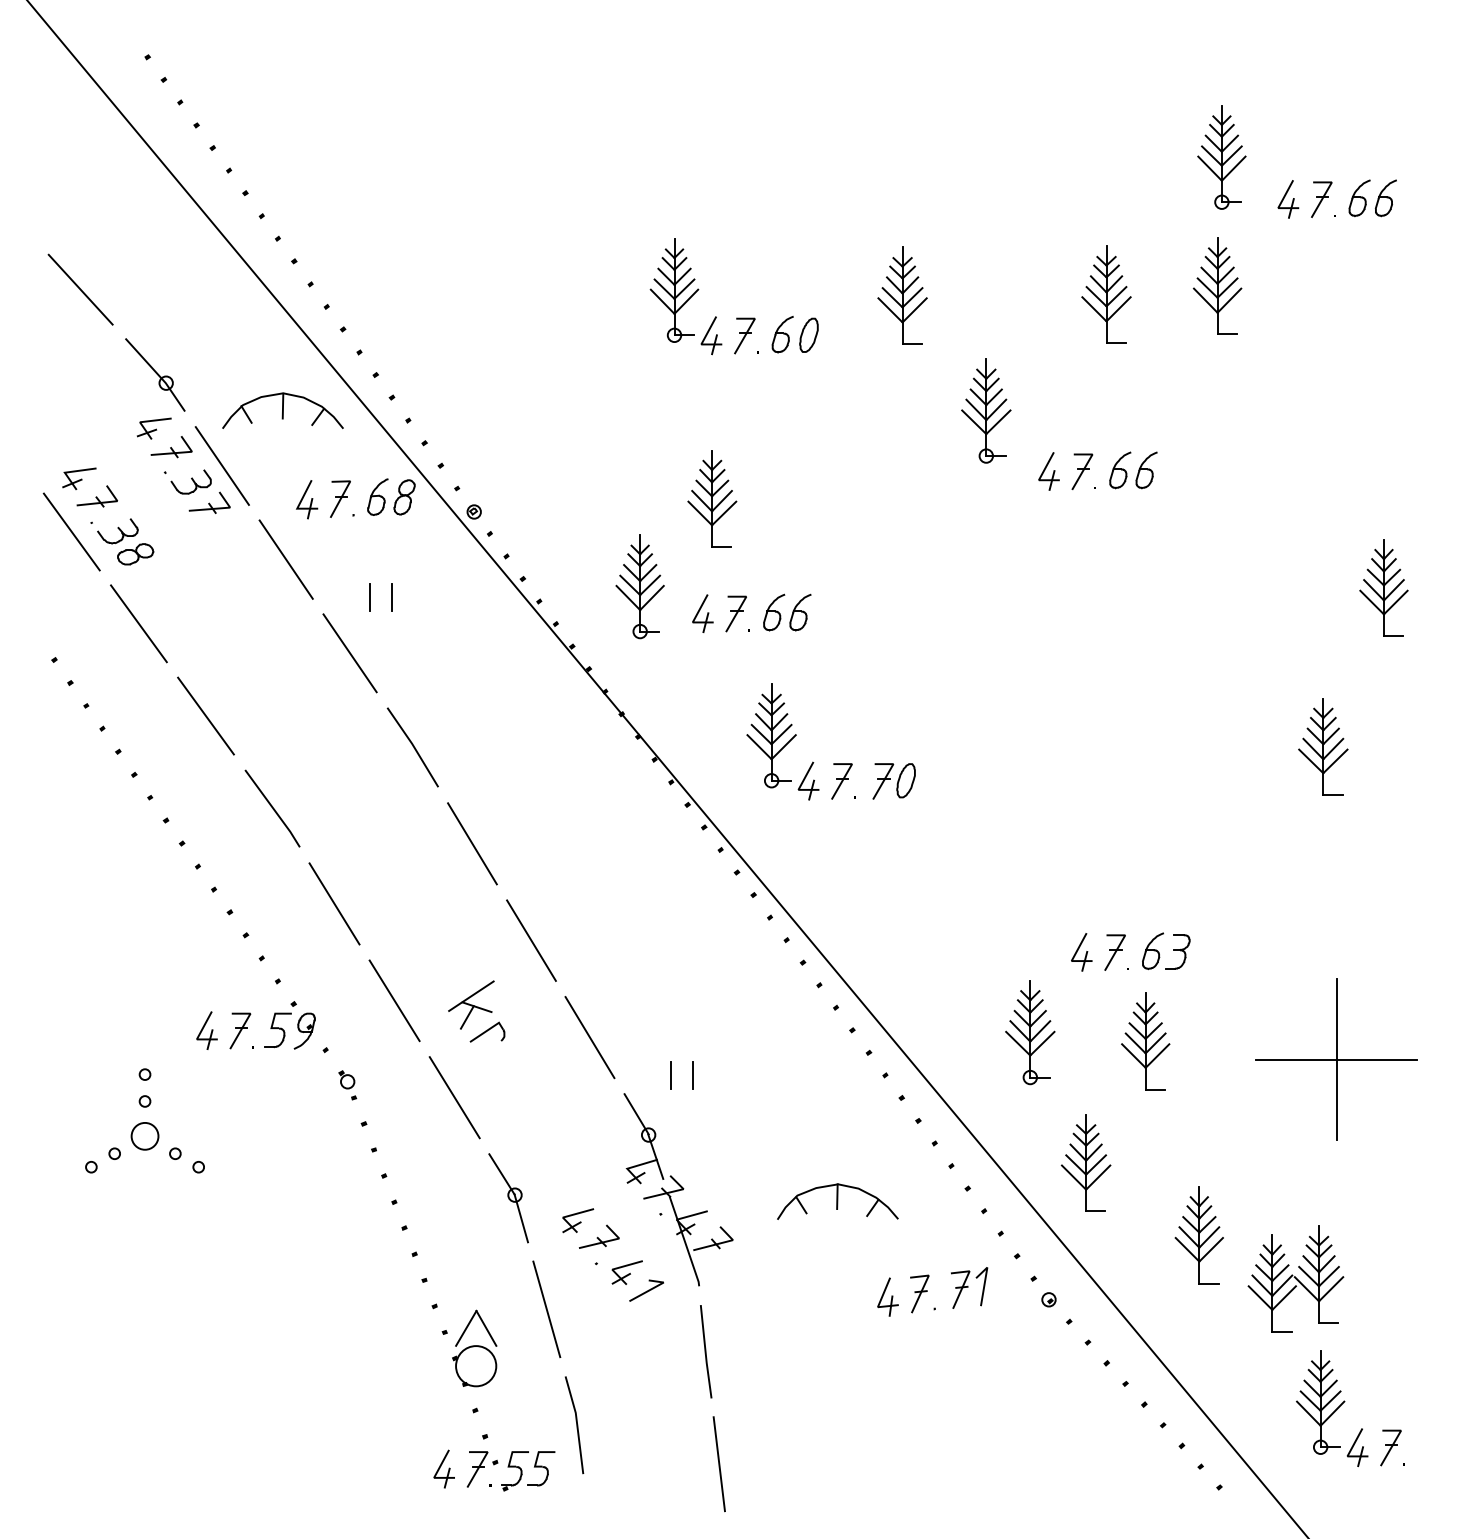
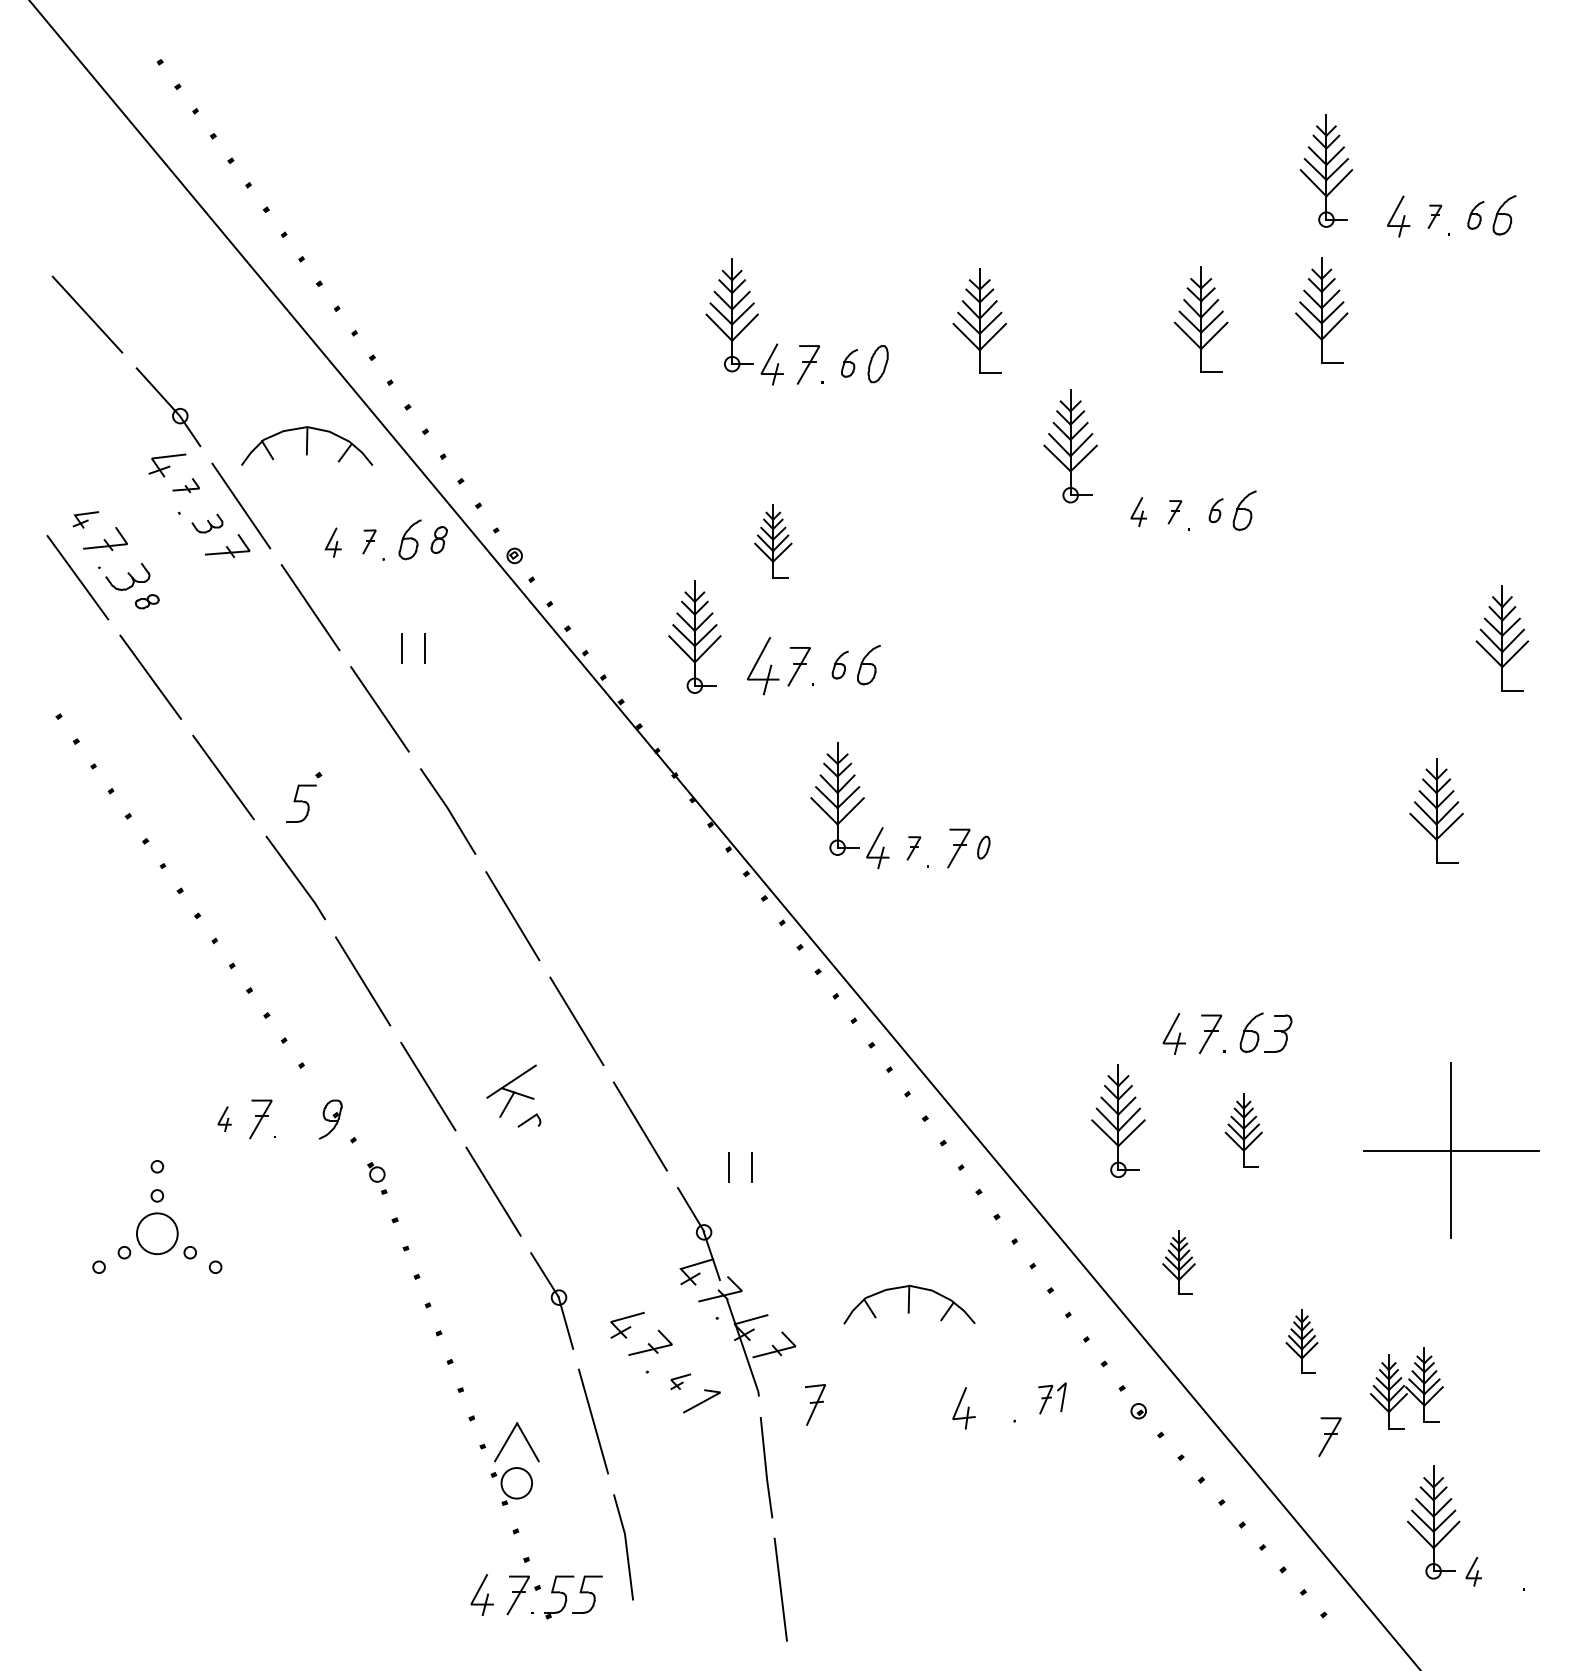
part: (1359, 198) -> (1475, 215), size x0.7
part: (1321, 199) -> (1434, 216), size x0.6
part: (782, 334) -> (849, 363), size x0.7
part: (170, 447) -> (185, 485), size x0.6
part: (1120, 470) -> (1216, 510), size x0.6
part: (1048, 471) -> (1138, 511), size x0.7
part: (1081, 471) -> (1174, 512), size x0.6
part: (78, 478) -> (85, 519), size x0.7
part: (191, 482) -> (207, 523), size x0.7
part: (404, 496) -> (439, 539), size x0.7
part: (340, 498) -> (369, 541), size x0.6
part: (712, 498) -> (773, 541), size x0.7
part: (307, 499) -> (333, 542), size x0.7
part: (135, 553) -> (147, 601), size x0.6
part: (774, 611) -> (840, 664), size x0.7
part: (702, 613) -> (762, 666), size x1.4
part: (906, 780) -> (983, 847), size x0.6
part: (841, 781) -> (913, 848), size x0.6
part: (280, 1023) -> (304, 796), moved
part: (206, 1030) -> (224, 1118), size x0.6
part: (487, 1032) -> (529, 1120), size x0.6
part: (1145, 1041) -> (1243, 1130), size x0.7
circle: (144, 1136) -> (156, 1233), size x1.4
part: (1085, 1162) -> (1178, 1262), size x0.6
part: (1198, 1235) -> (1301, 1341), size x0.6
part: (626, 1272) -> (680, 1381), size x0.6
part: (1295, 1278) -> (1406, 1388), size x0.7
part: (969, 1288) -> (1052, 1398), size x0.7
part: (919, 1293) -> (815, 1404), moved
circle: (475, 1366) -> (516, 1483), size x0.7
part: (1357, 1447) -> (1473, 1571), size x0.7
part: (1390, 1447) -> (1329, 1436), moved

